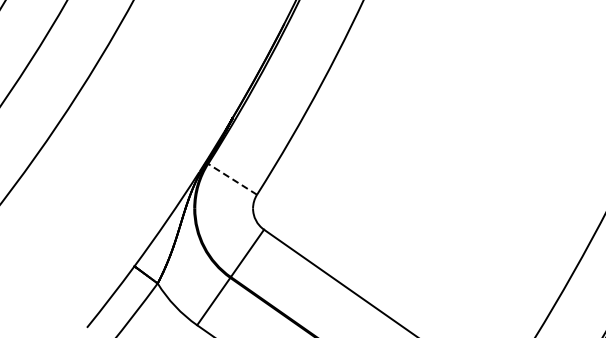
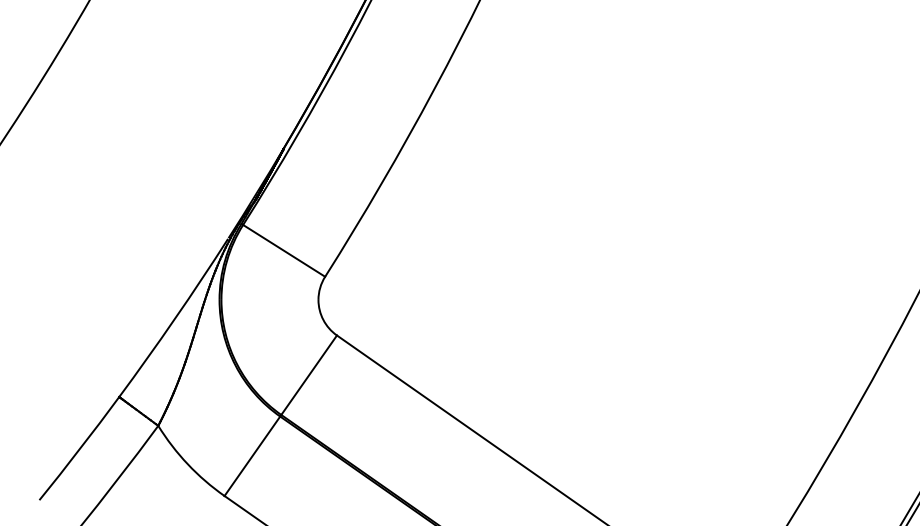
line: (232, 179) -> (283, 251), dashed -> solid

